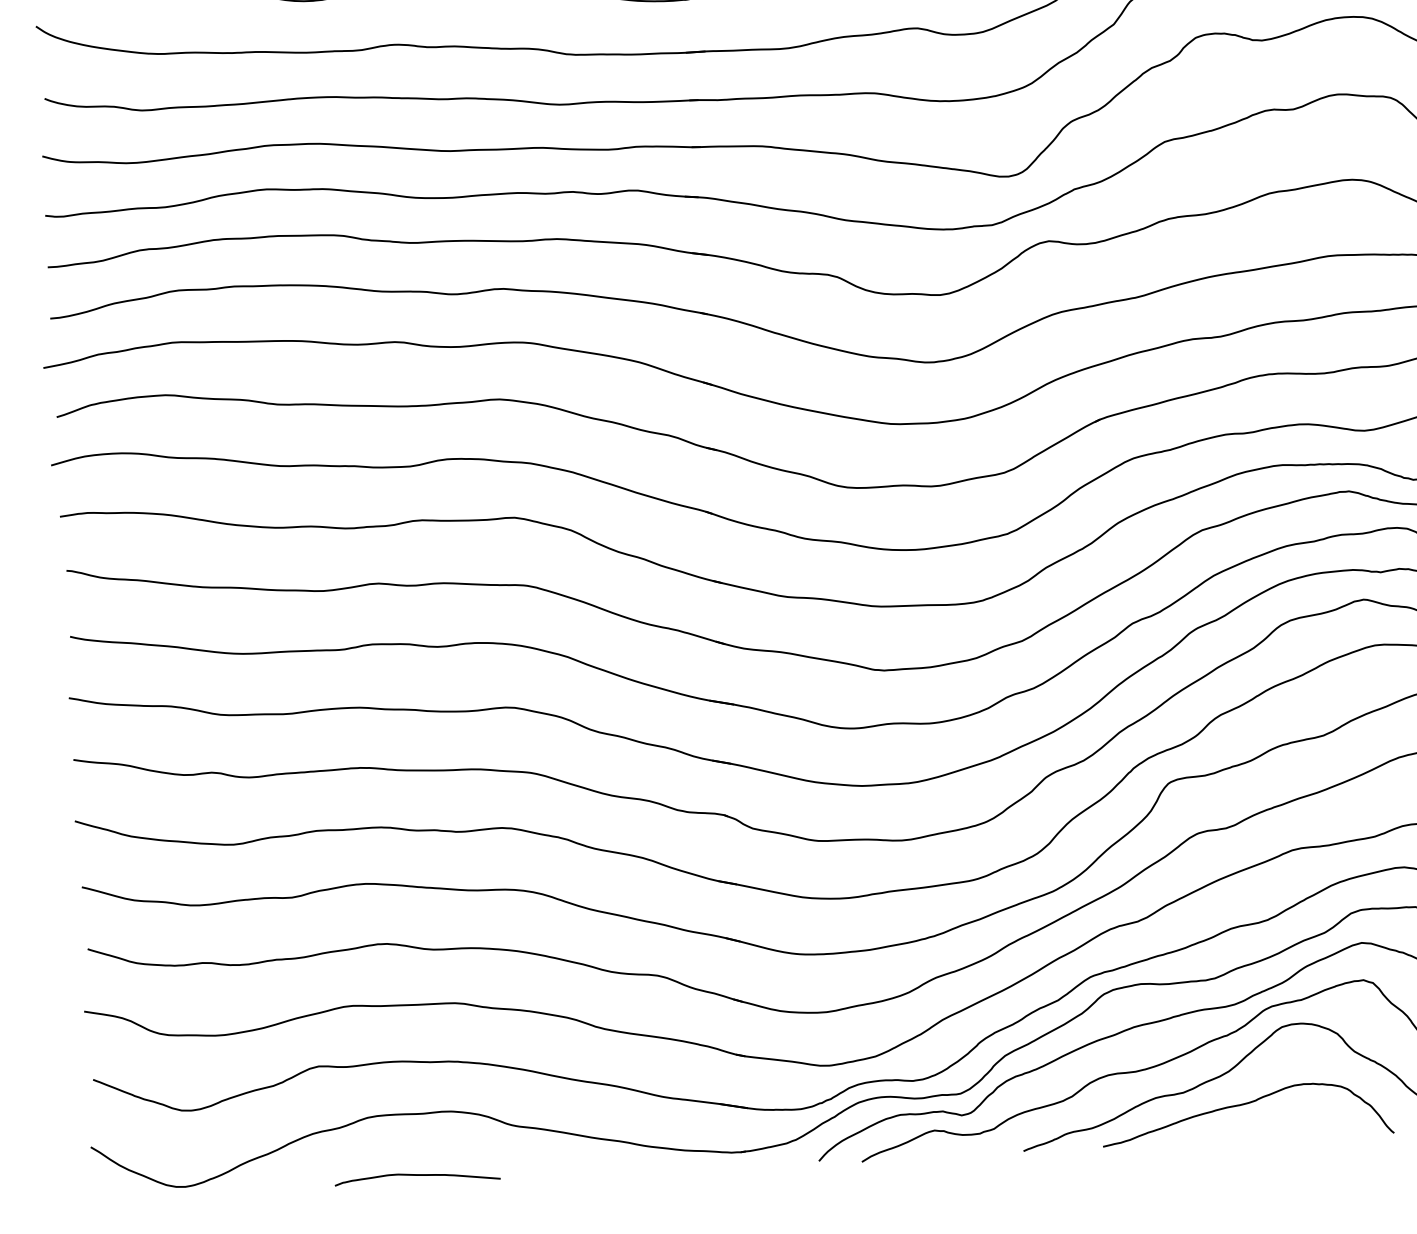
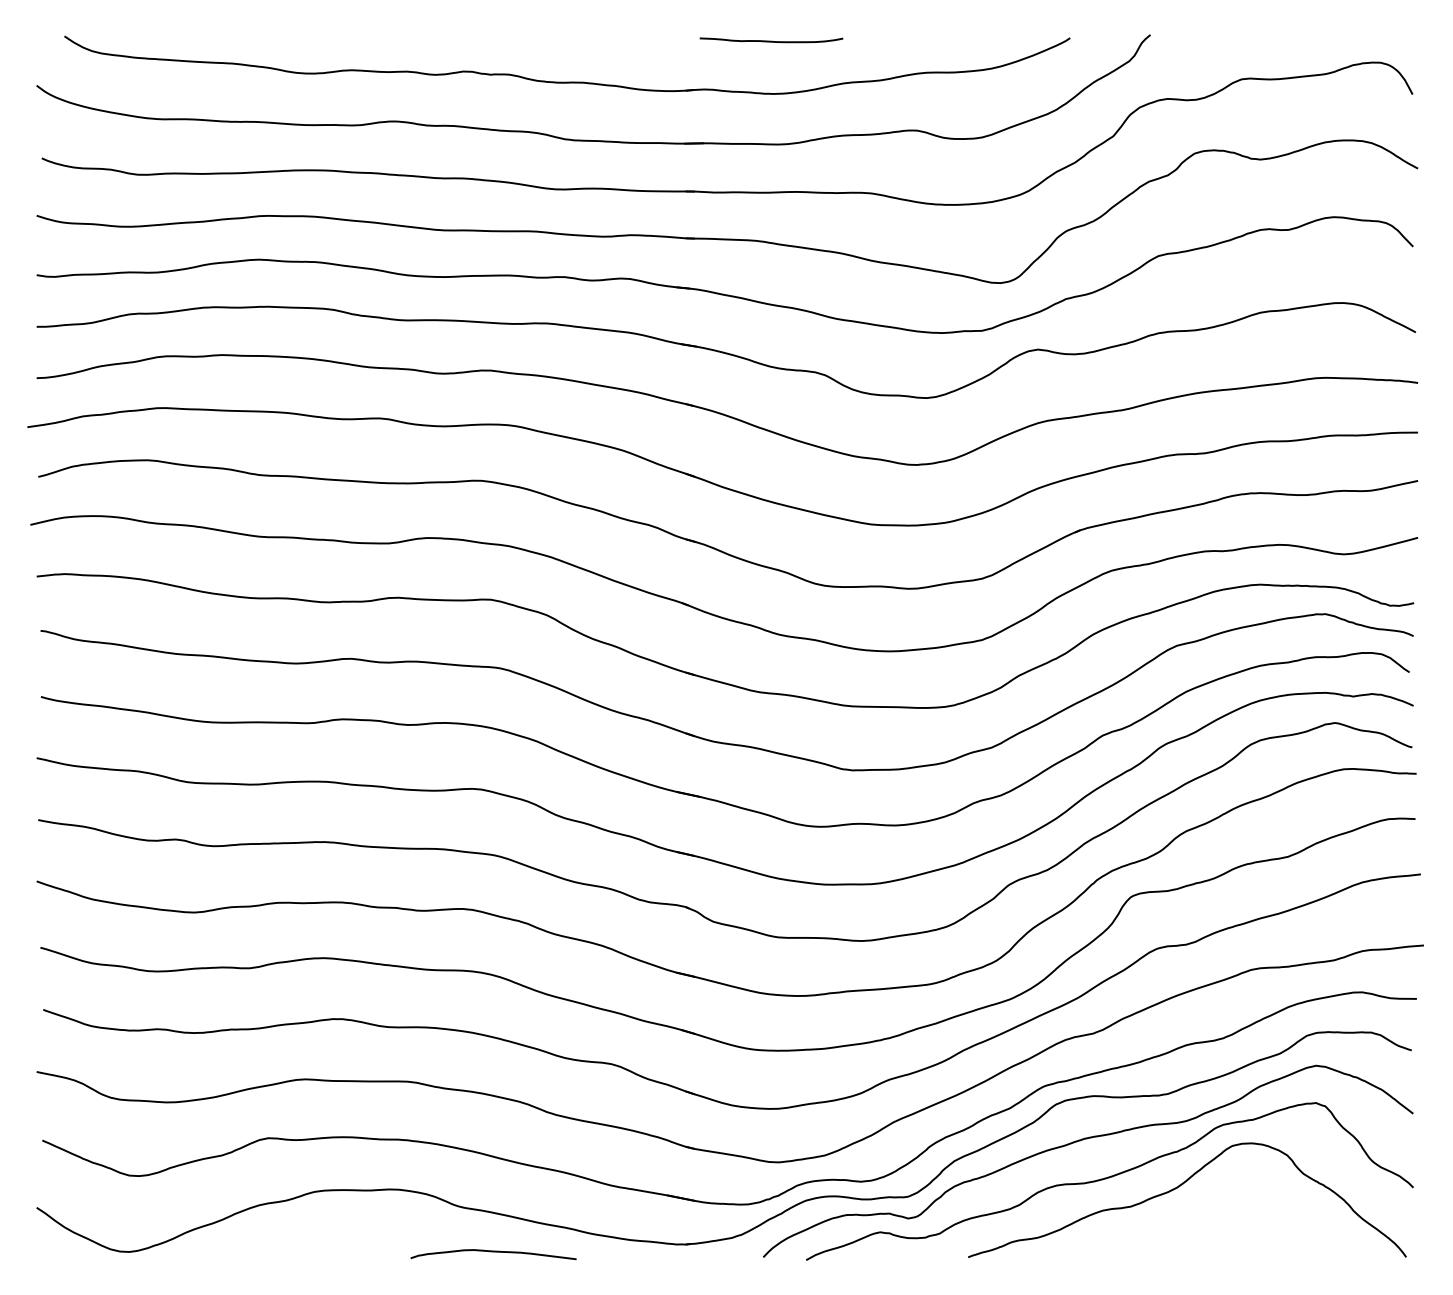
curve: (1242, 1105) -> (1189, 1222), removed
curve: (417, 1176) -> (493, 1252), moved

